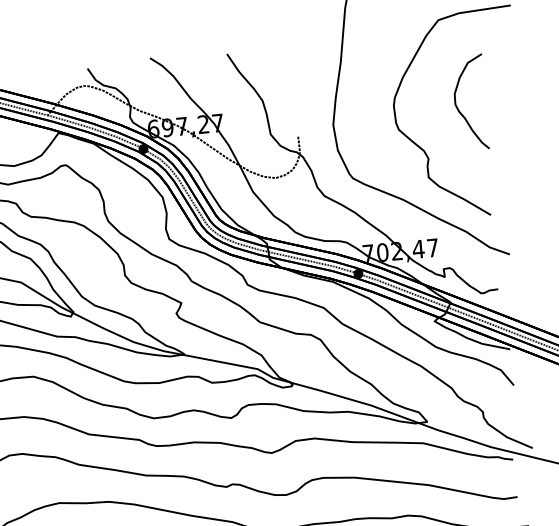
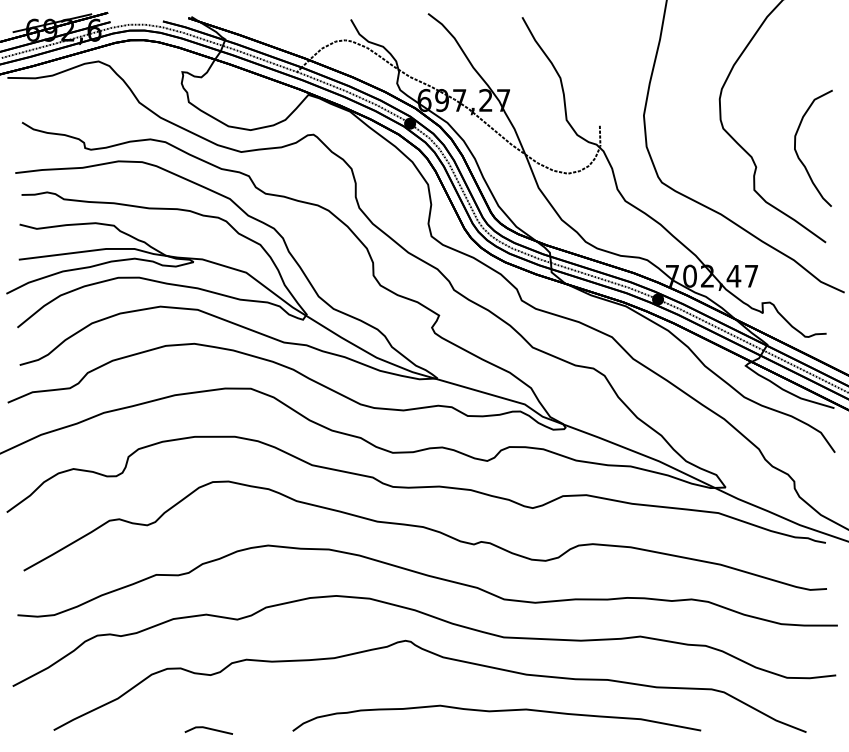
part: (458, 108) -> (798, 154), moved

